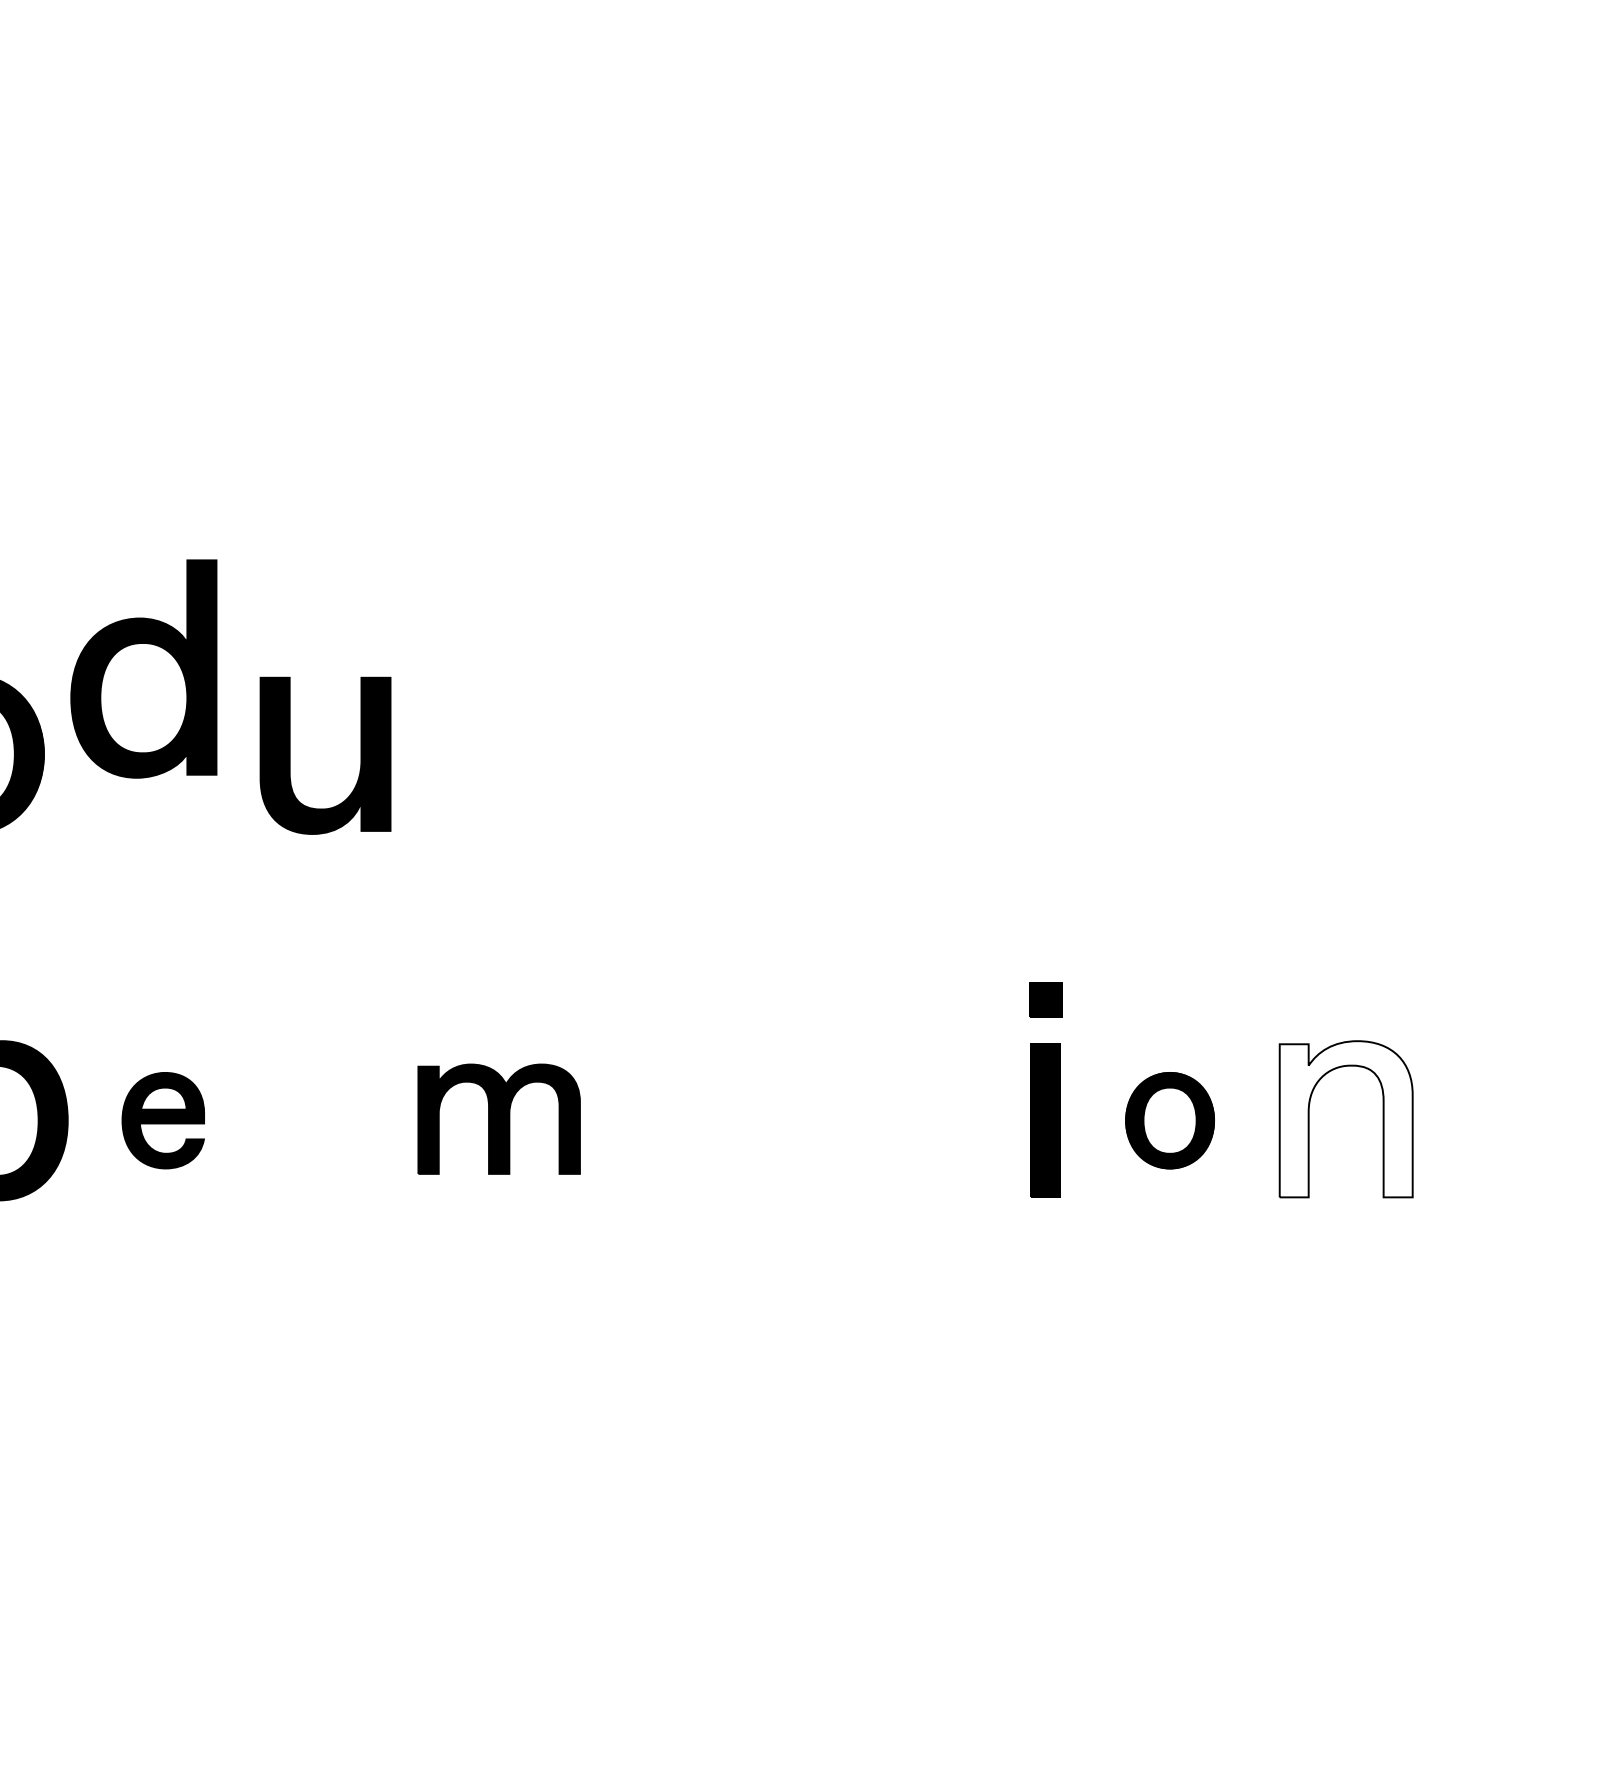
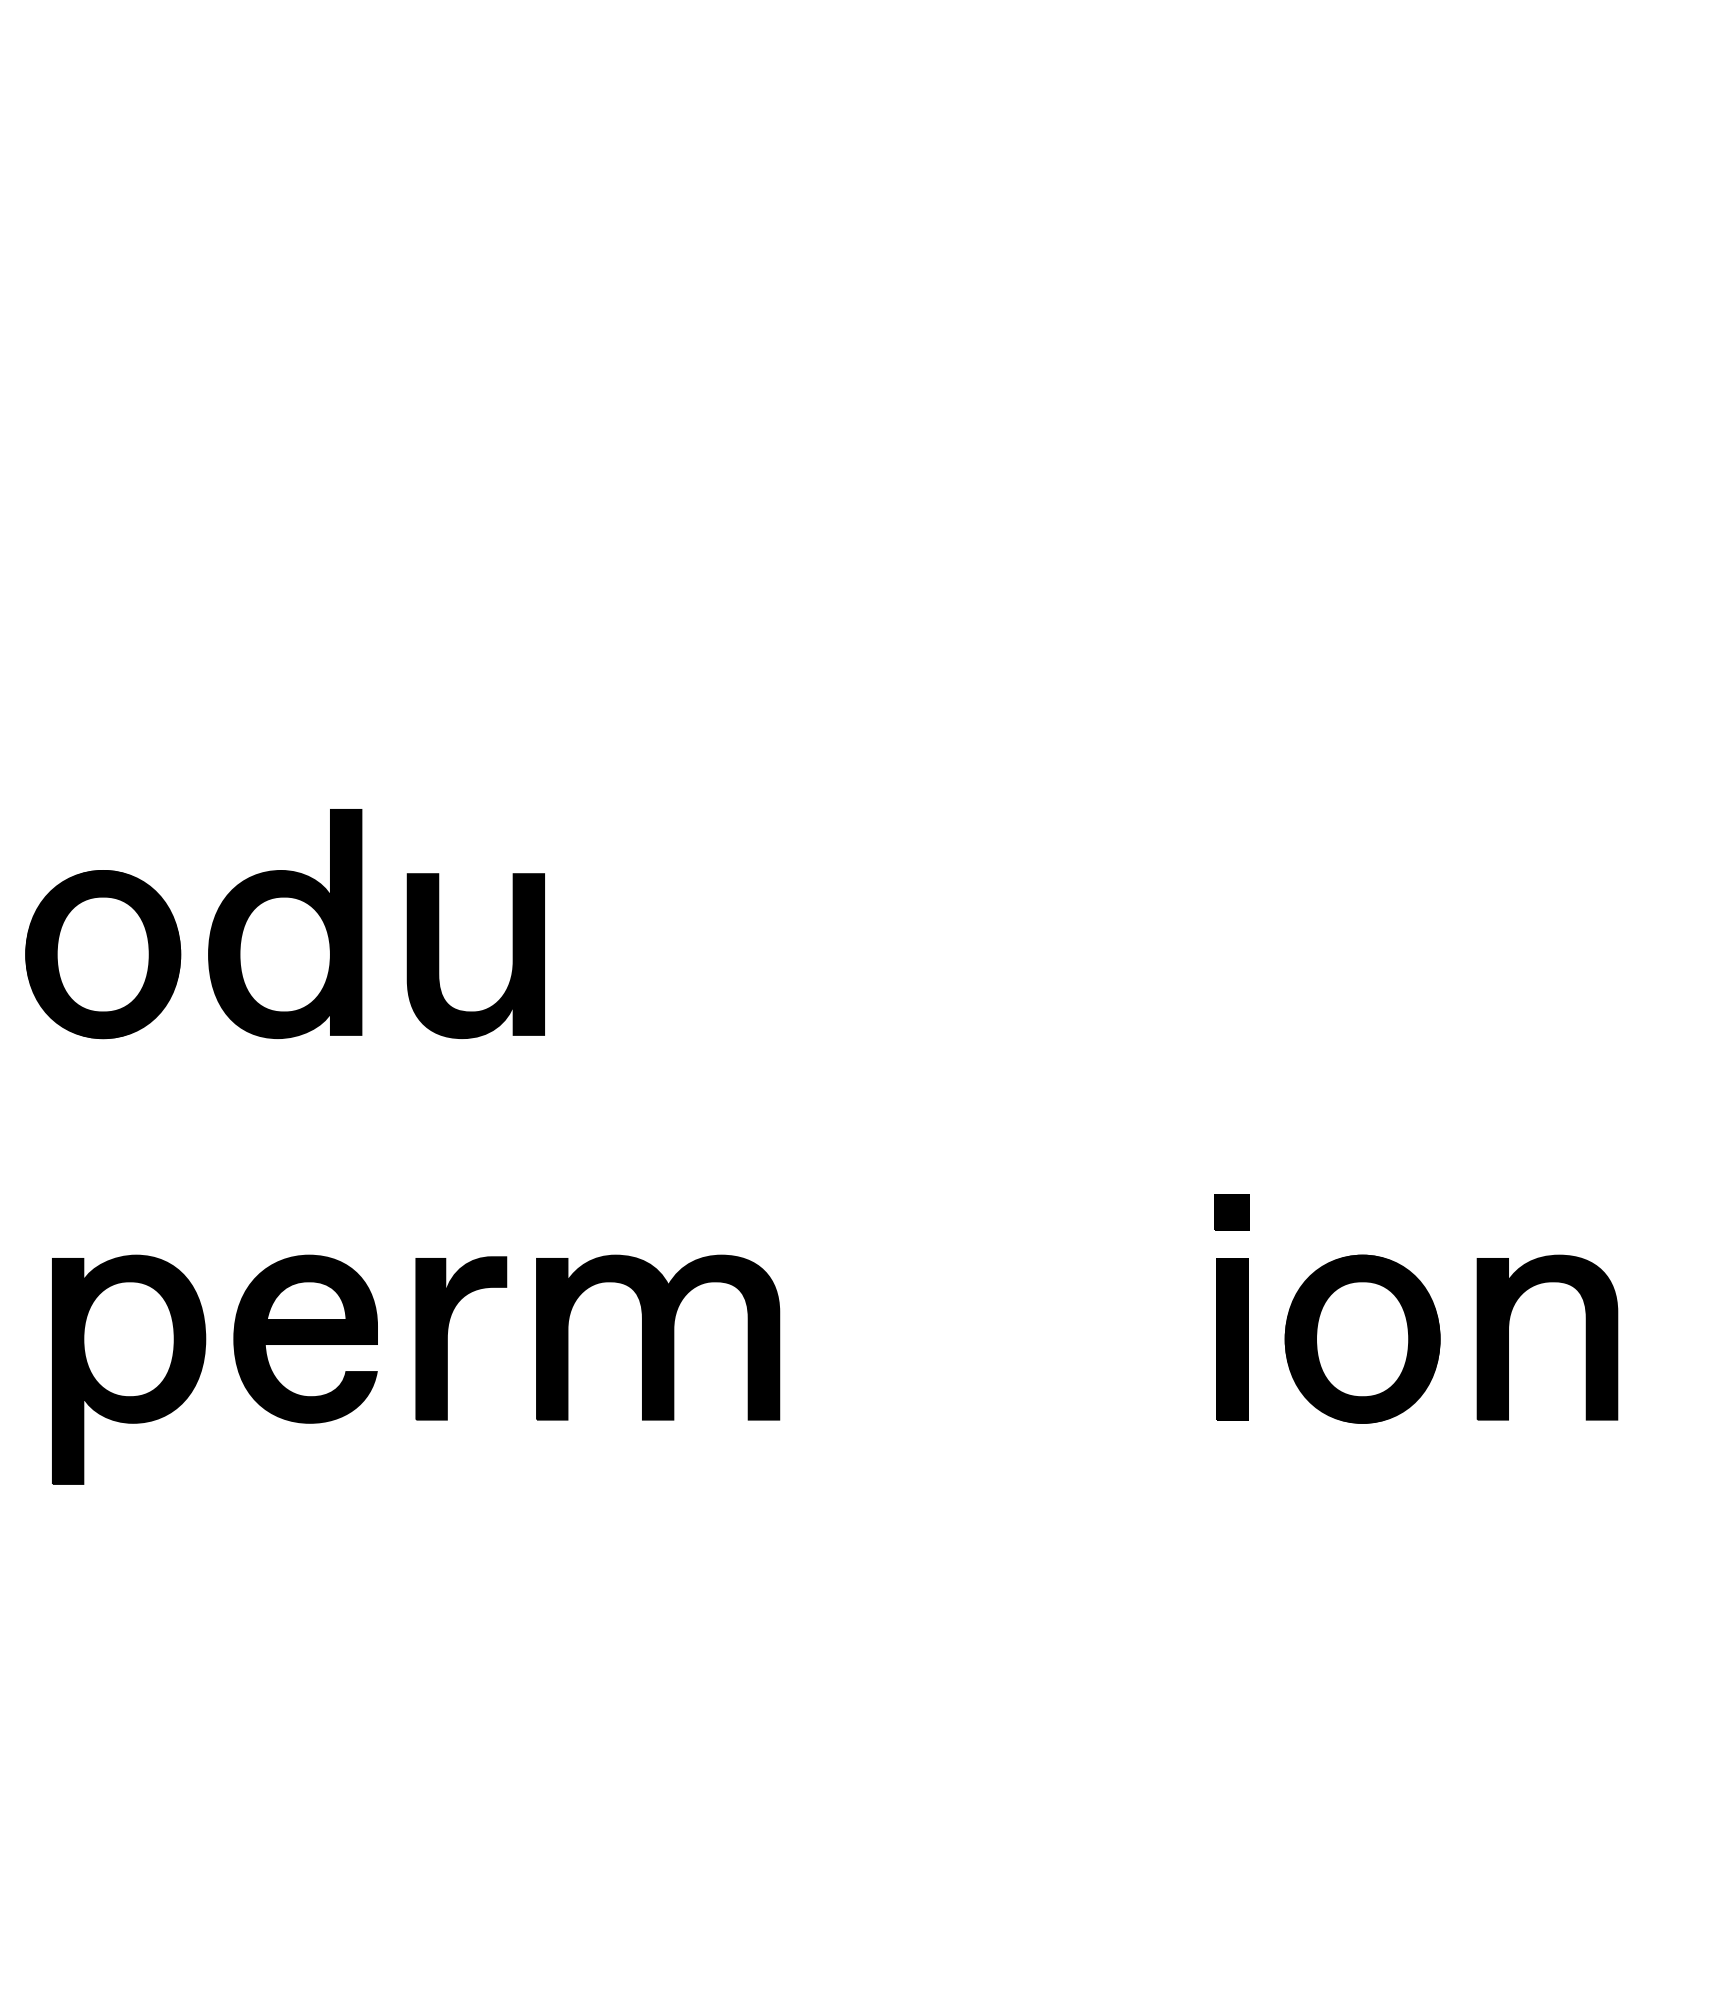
part: (144, 668) -> (285, 923), moved
part: (499, 1119) -> (658, 1337), size x1.43
fill: (1346, 1119) -> (1547, 1337), added
part: (163, 1120) -> (305, 1338), size x1.67
part: (298, 1120) -> (447, 1338), added
part: (1170, 1120) -> (1362, 1338), size x1.67

